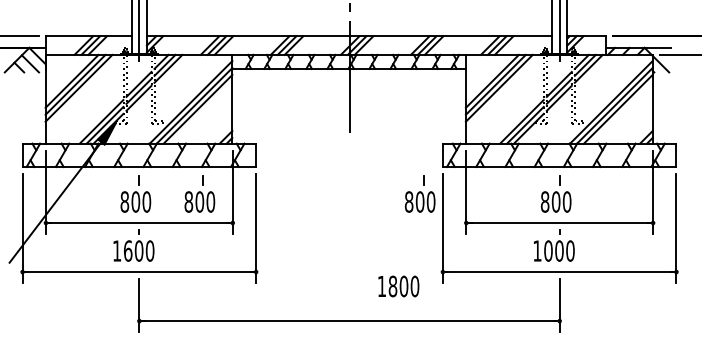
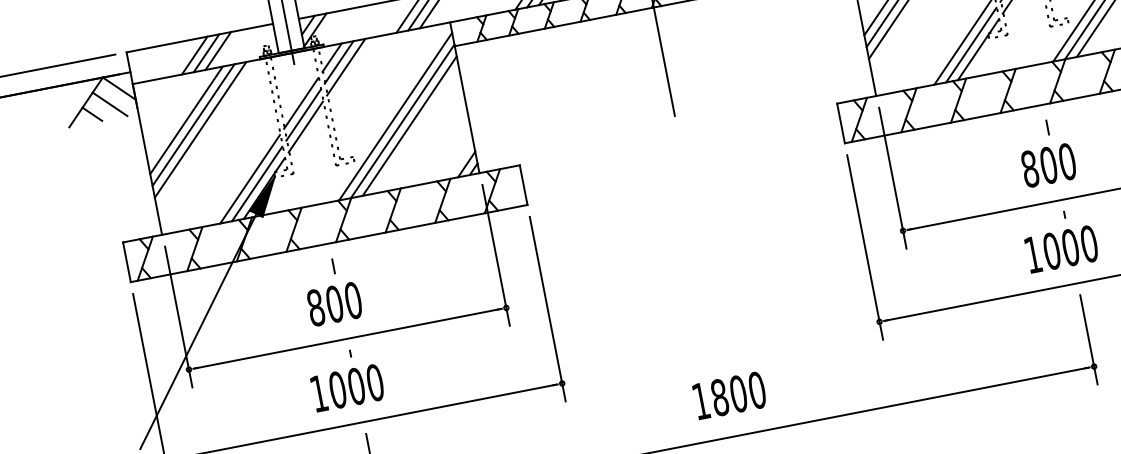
part: (199, 193) -> (440, 268), removed
part: (420, 193) -> (815, 195), removed
text: (128, 250) -> (338, 389), 1600 -> 1000
text: (398, 286) -> (729, 395), moved

